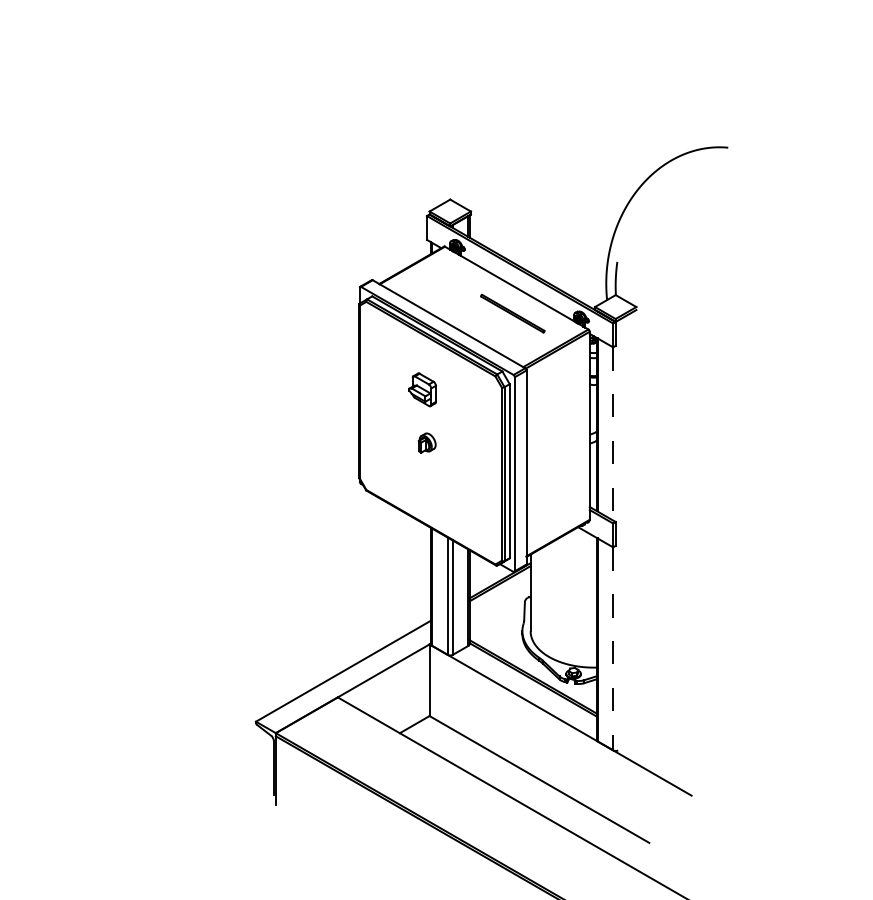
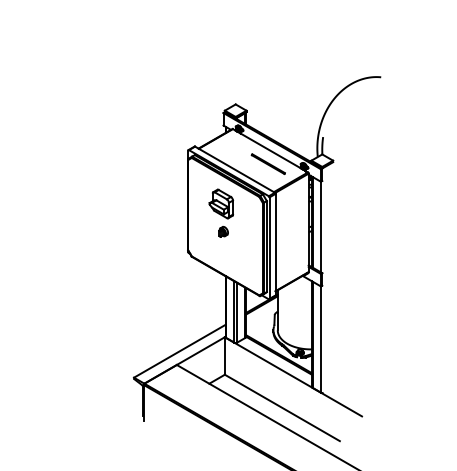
part: (421, 388) -> (220, 203), size x1.67
line: (614, 434) -> (321, 227), dashed -> solid
line: (614, 650) -> (321, 340), dashed -> solid

